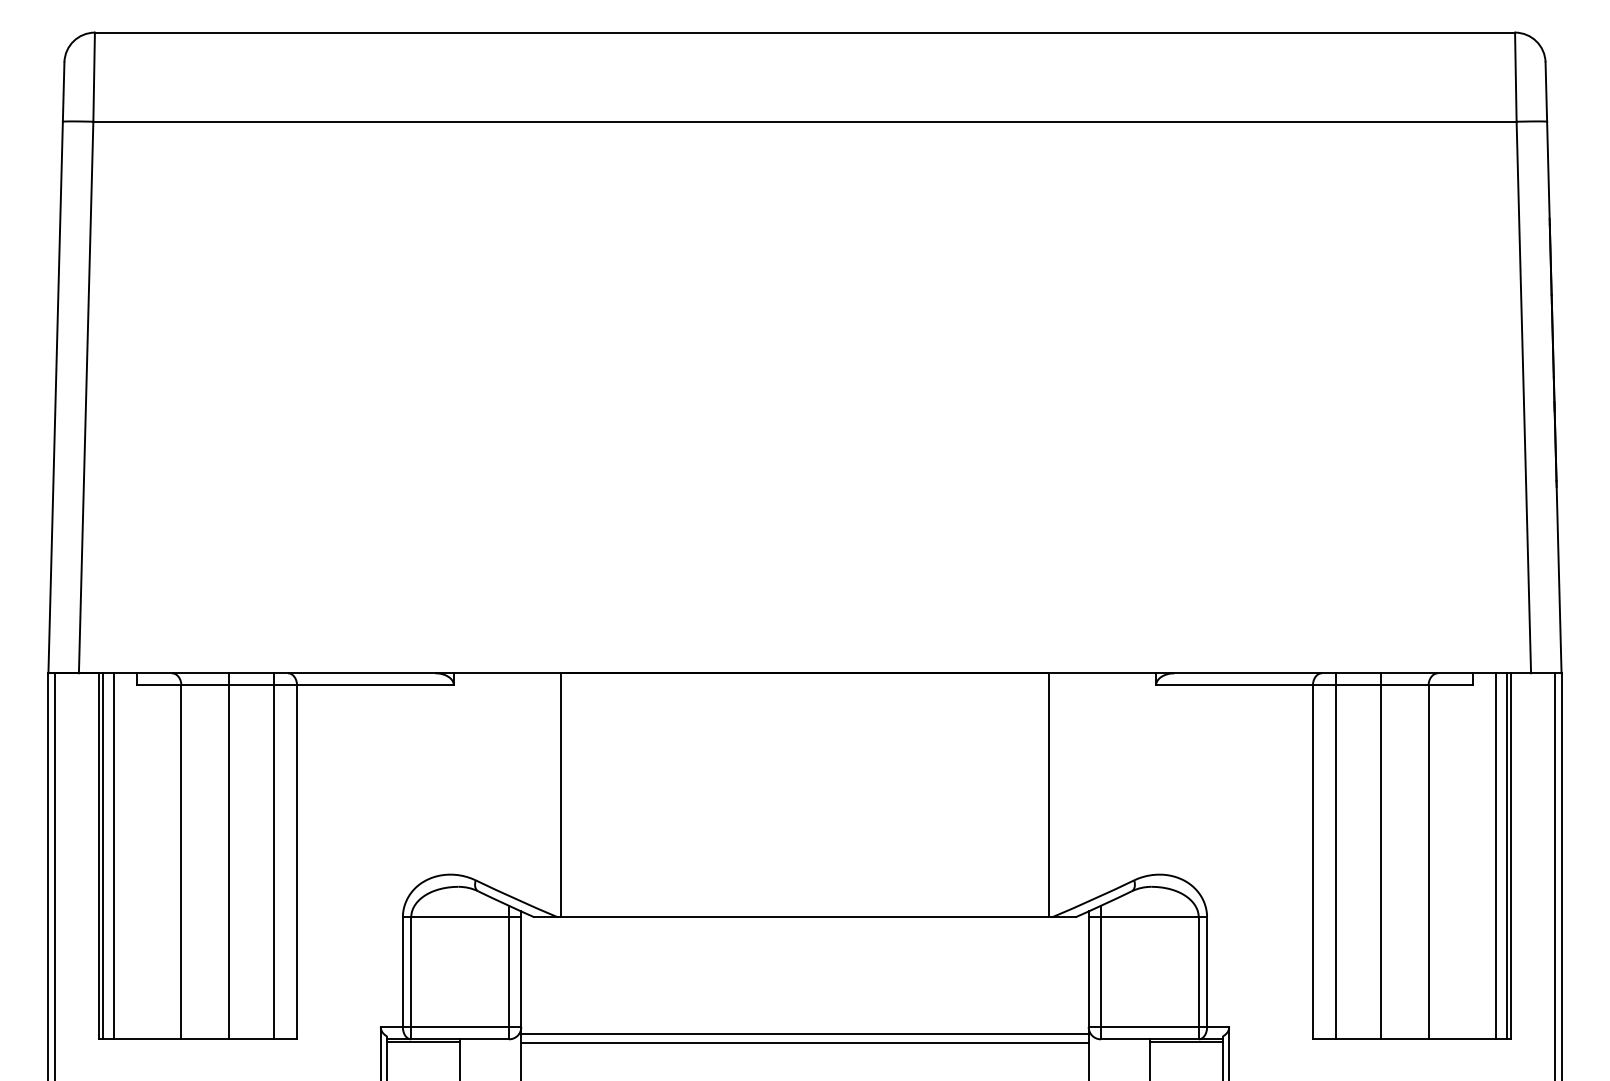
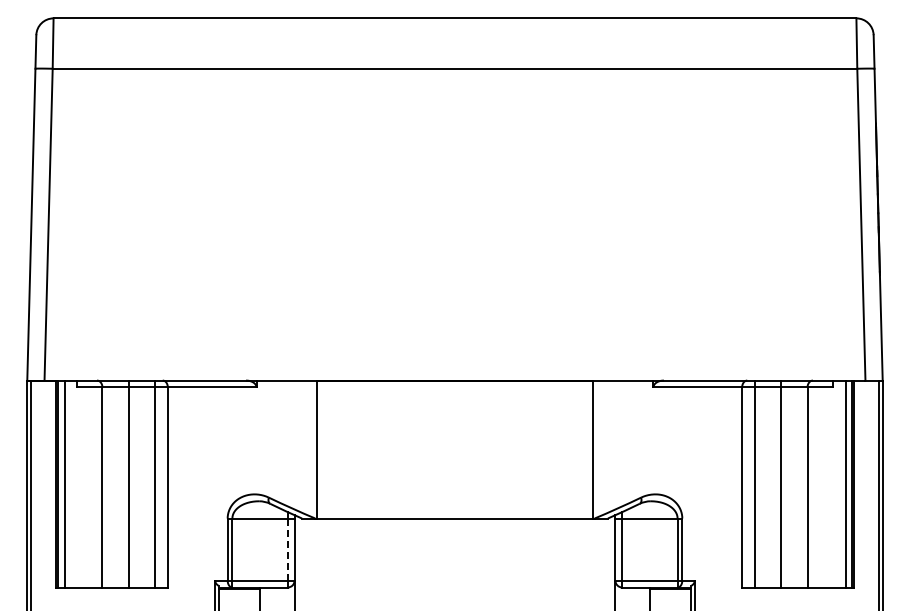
line: (508, 972) -> (287, 549), solid -> dashed
line: (804, 1034) -> (454, 584), removed
line: (804, 1042) -> (454, 589), removed

